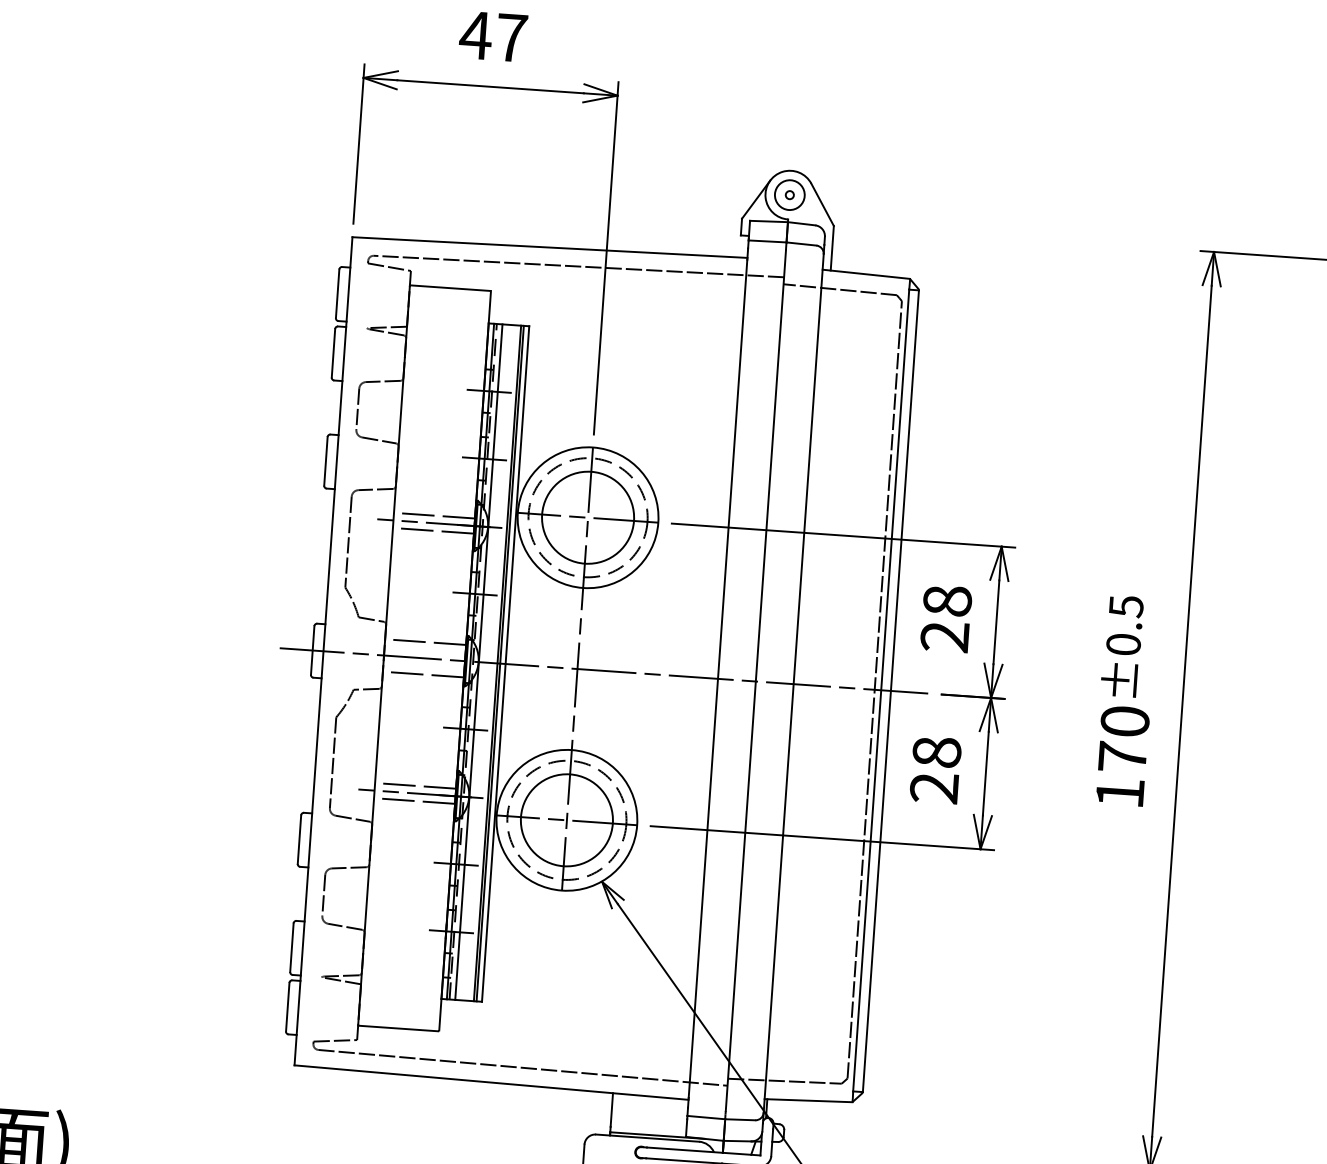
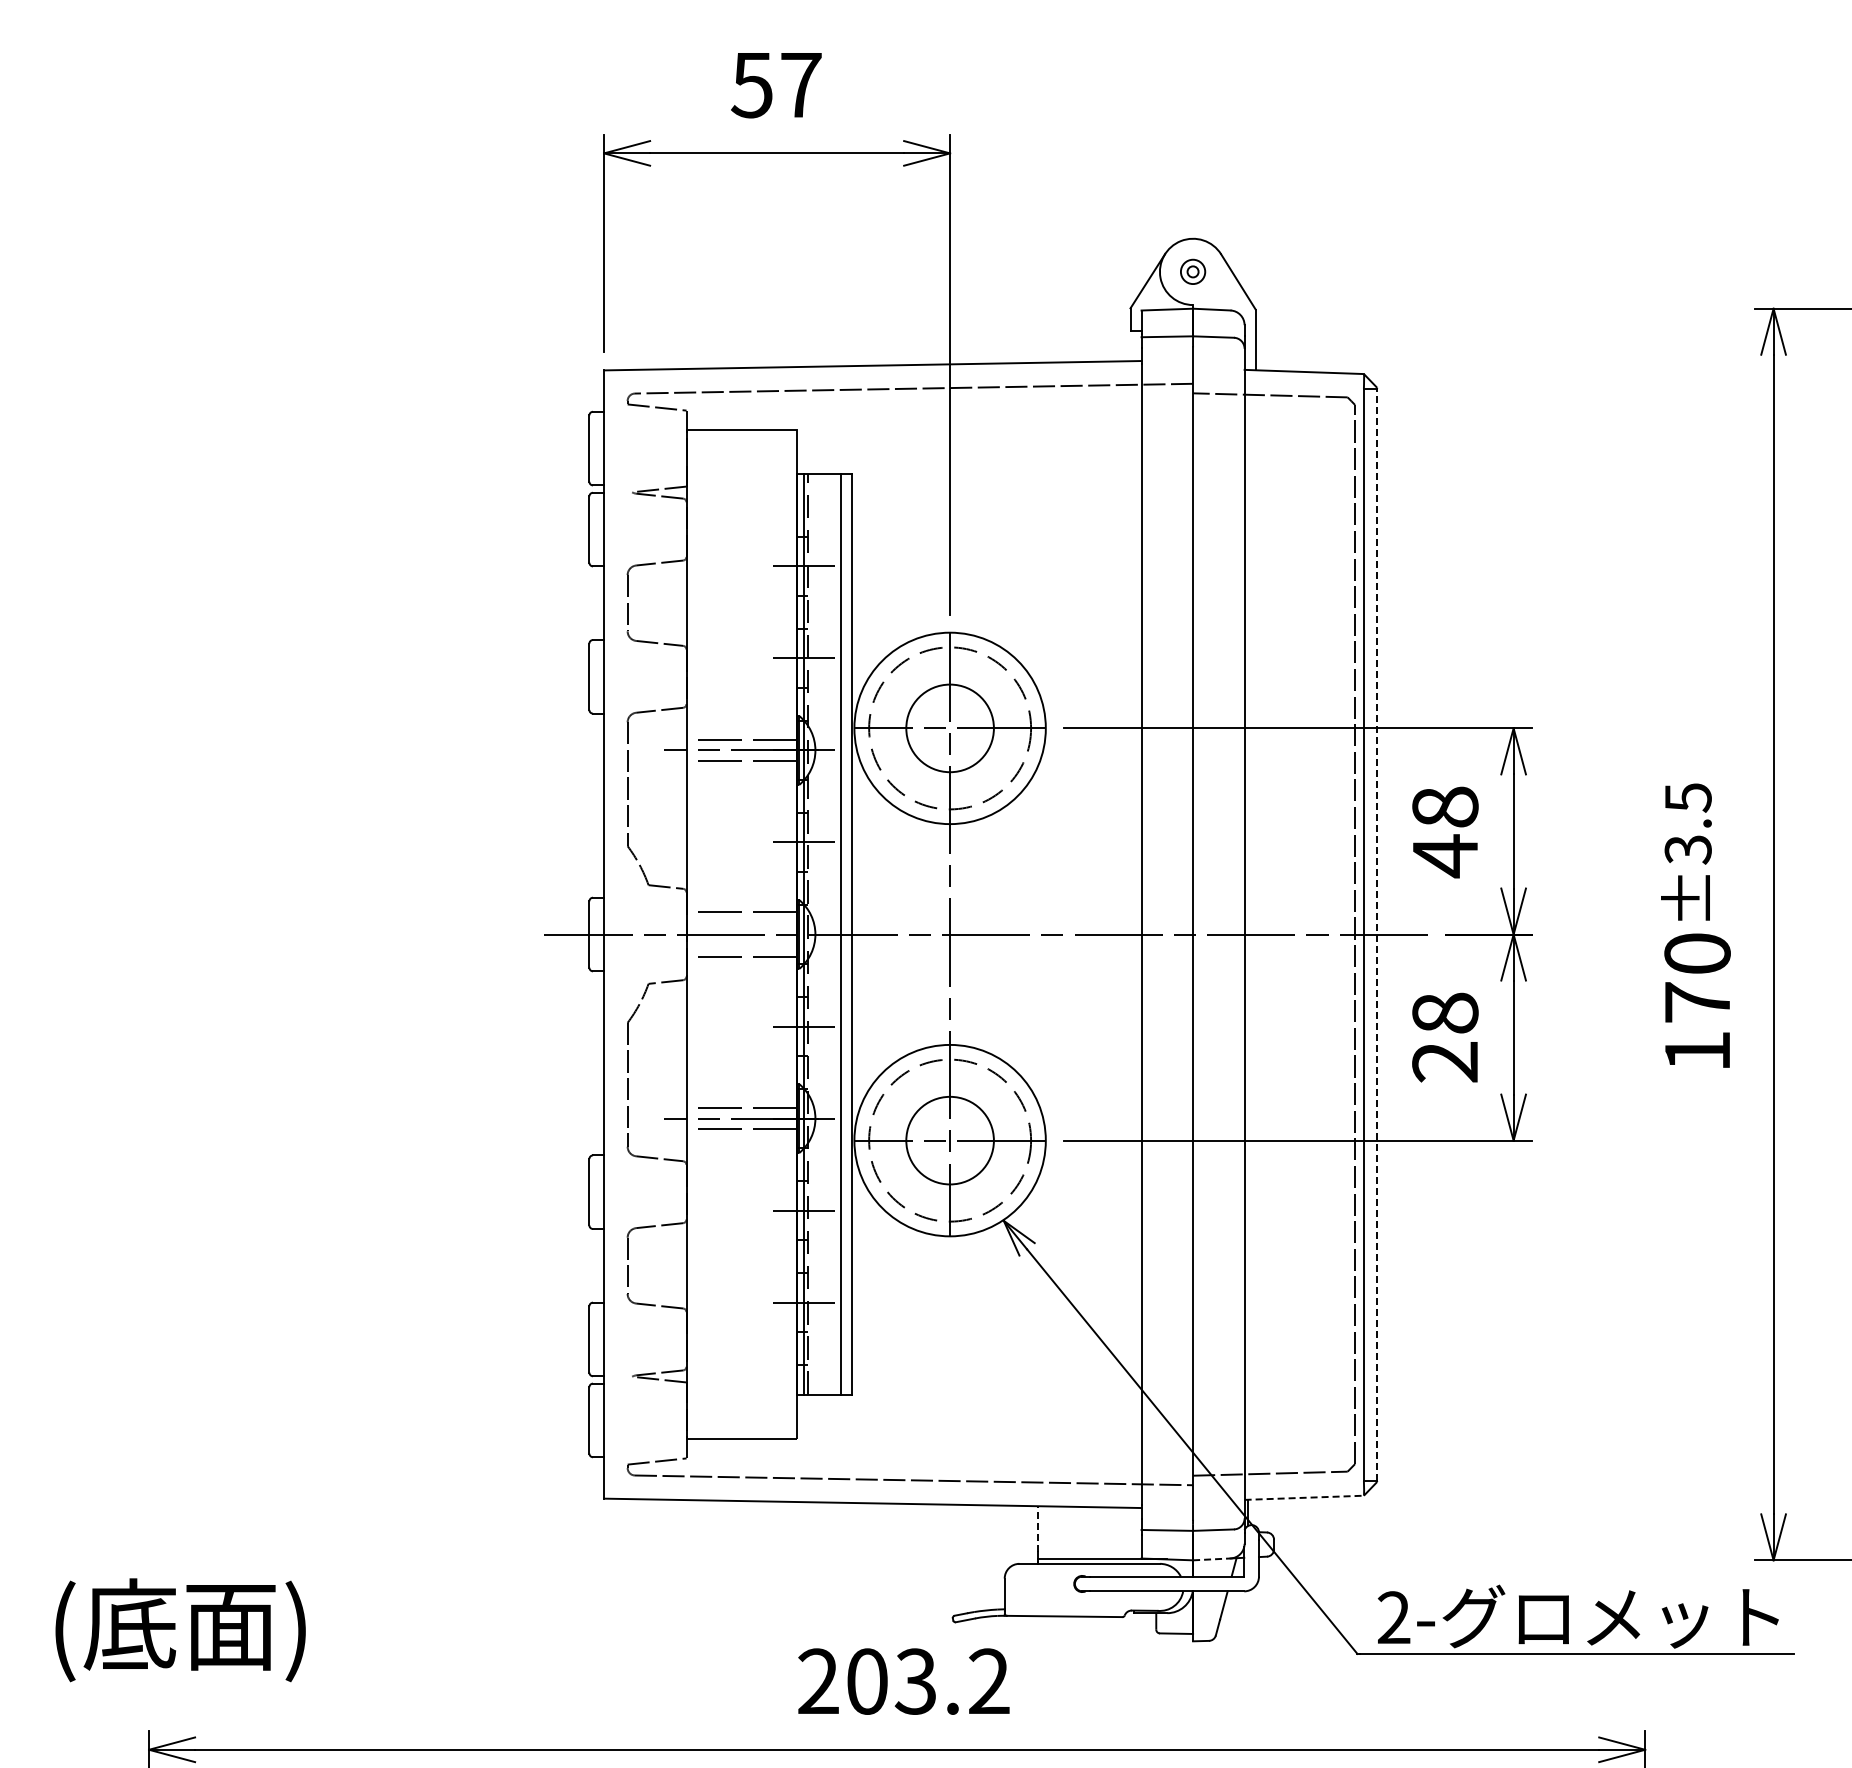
text: (476, 35) -> (752, 85), 47 -> 57
circle: (789, 194) -> (1192, 271), size x0.6
circle: (587, 517) -> (949, 727), size x0.7
text: (944, 637) -> (1444, 856), 28 -> 48
text: (1123, 644) -> (1687, 849), ±0.5 -> ±3.5
line: (478, 662) -> (815, 934), removed
line: (499, 663) -> (844, 934), removed
line: (891, 690) -> (1377, 934), solid -> dashed
circle: (566, 820) -> (949, 1140), size x0.7
line: (808, 1100) -> (1304, 1497), solid -> dashed
line: (611, 1110) -> (1038, 1529), solid -> dashed
line: (737, 1141) -> (1211, 1559), solid -> dashed

